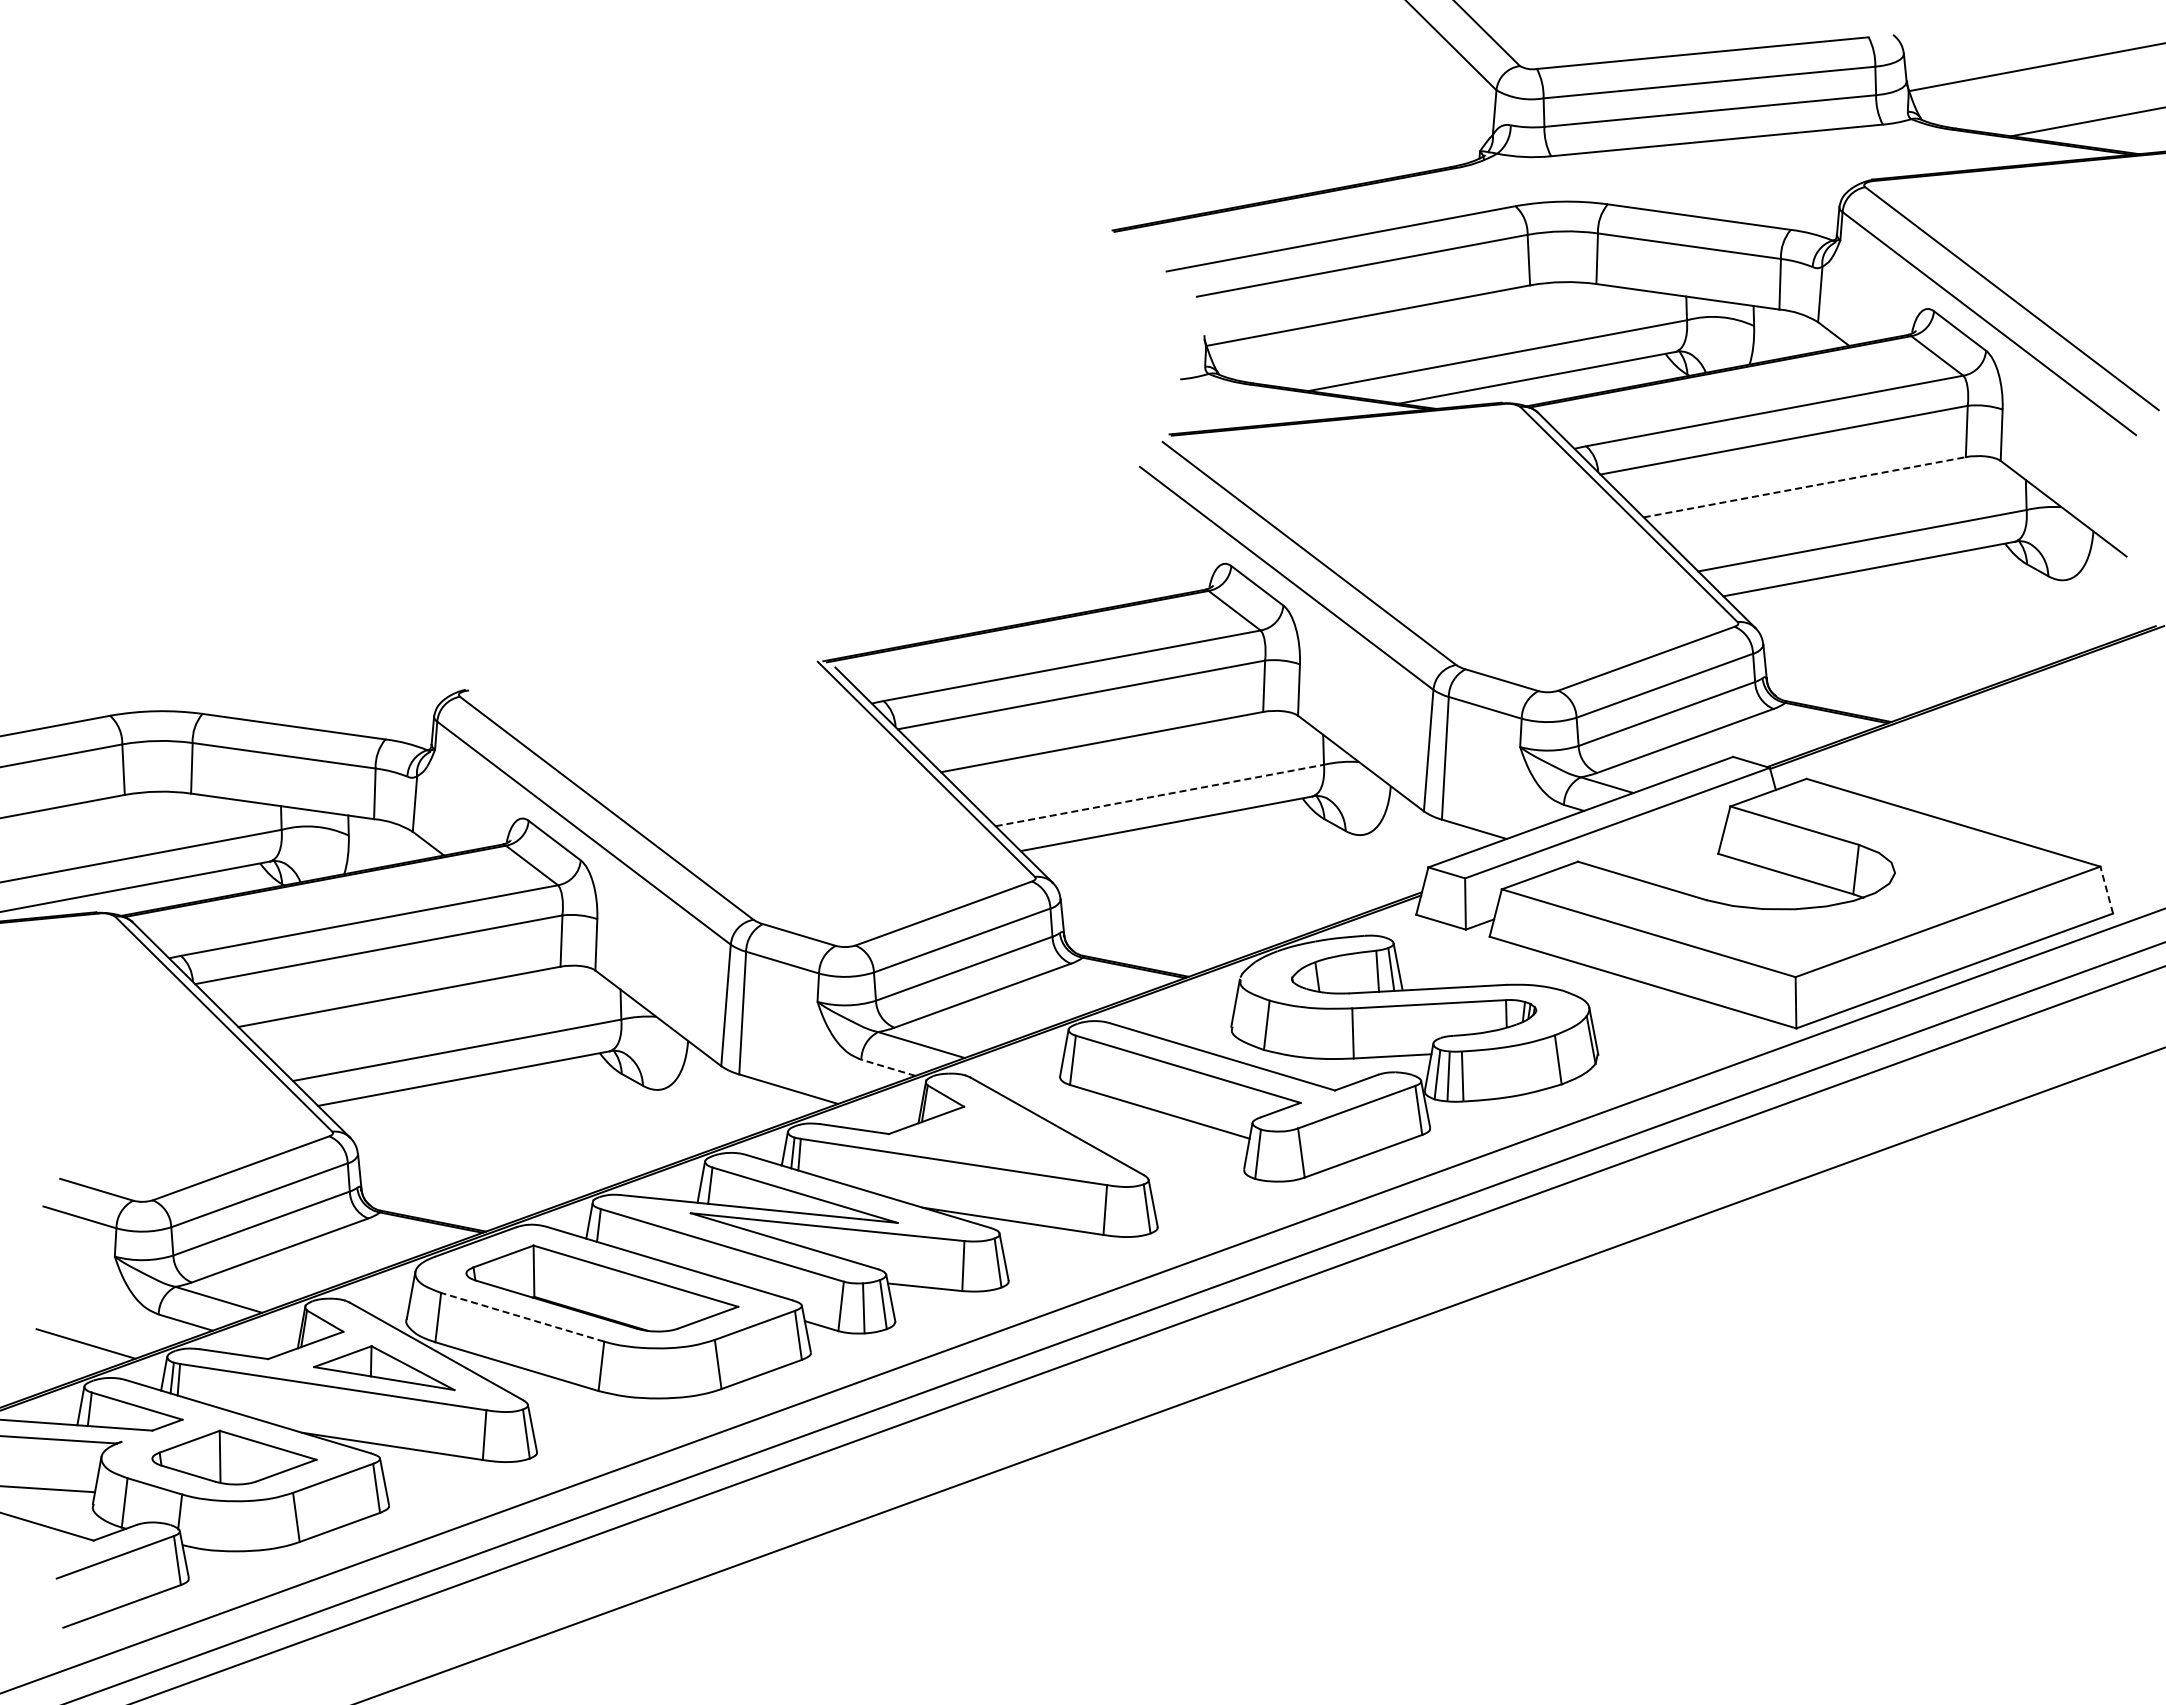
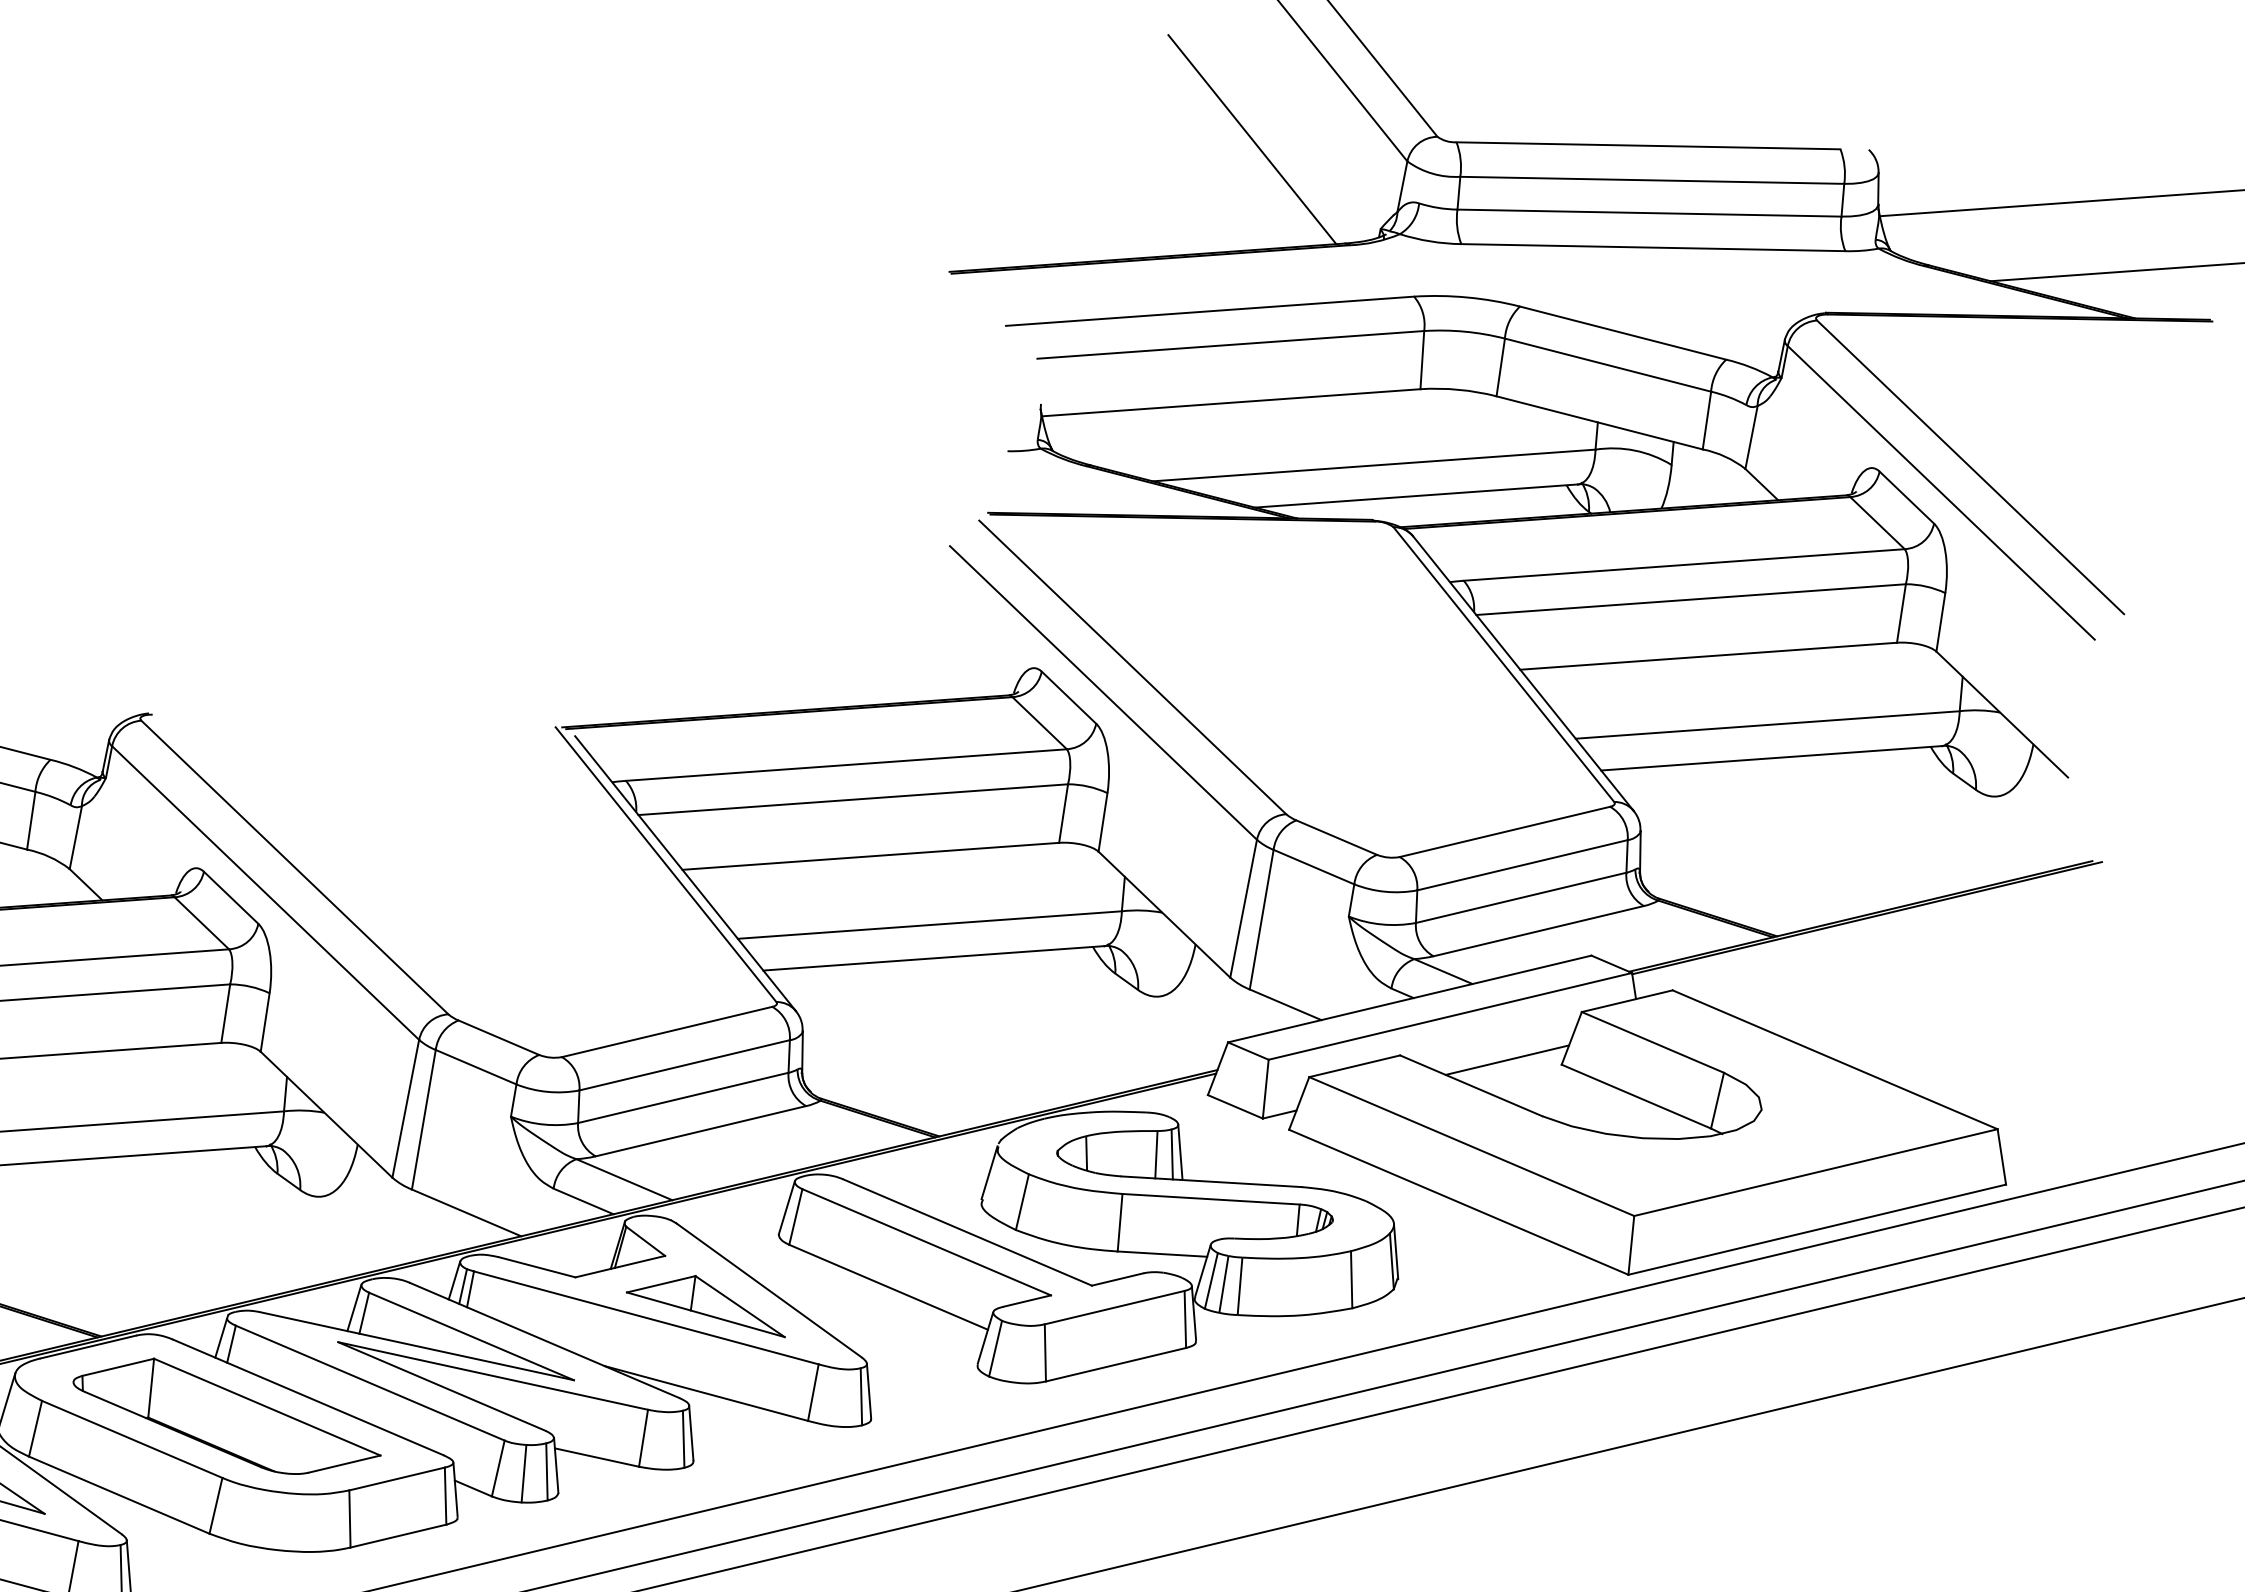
line: (1360, 86) -> (1252, 139), added
line: (1804, 487) -> (1708, 656), dashed -> solid
line: (1160, 795) -> (930, 925), dashed -> solid
line: (1670, 855) -> (1506, 1060), added
line: (2106, 889) -> (2001, 1156), dashed -> solid
line: (887, 1067) -> (582, 1200), dashed -> solid
part: (1004, 1143) -> (706, 1303), added
line: (522, 1317) -> (131, 1439), dashed -> solid

